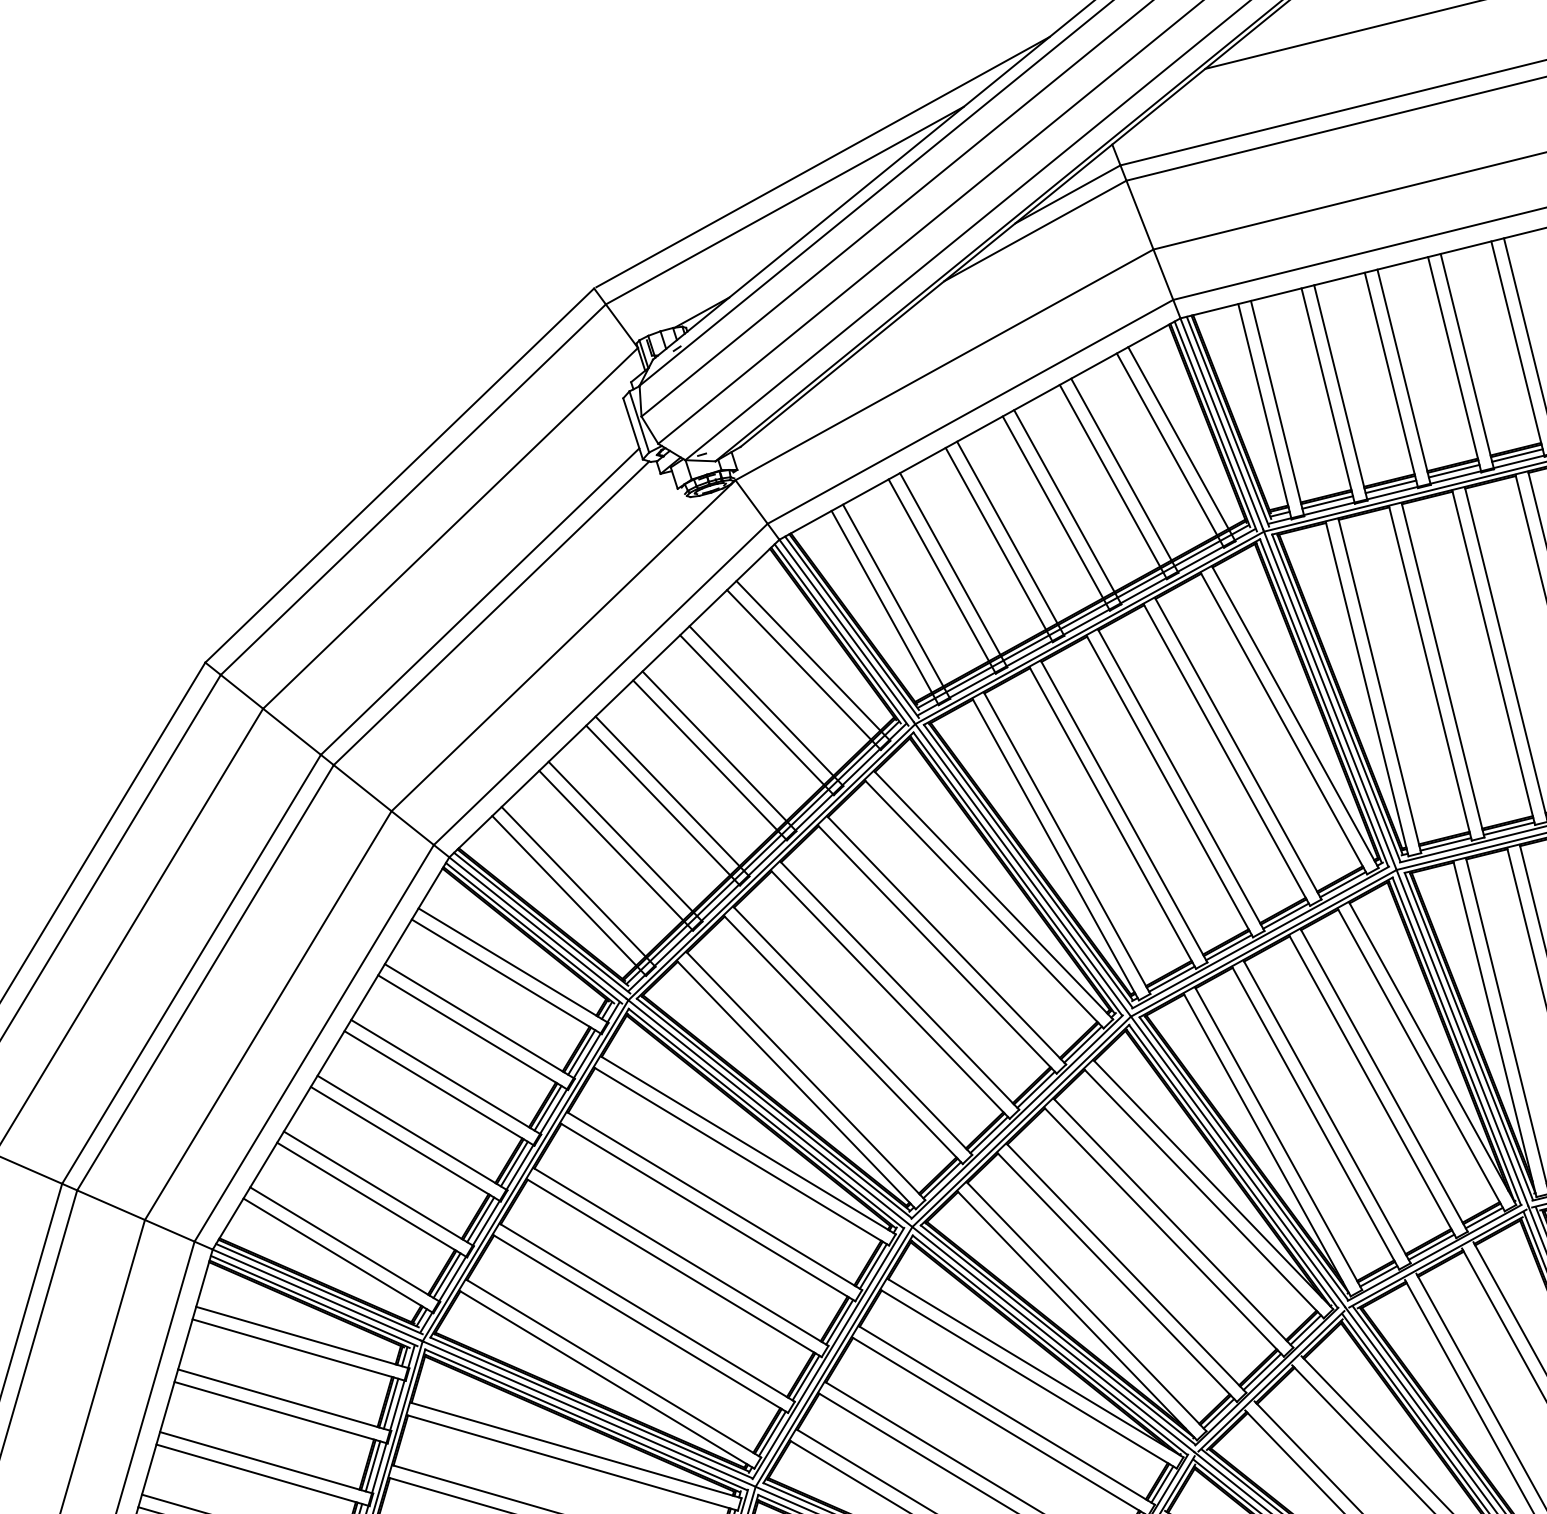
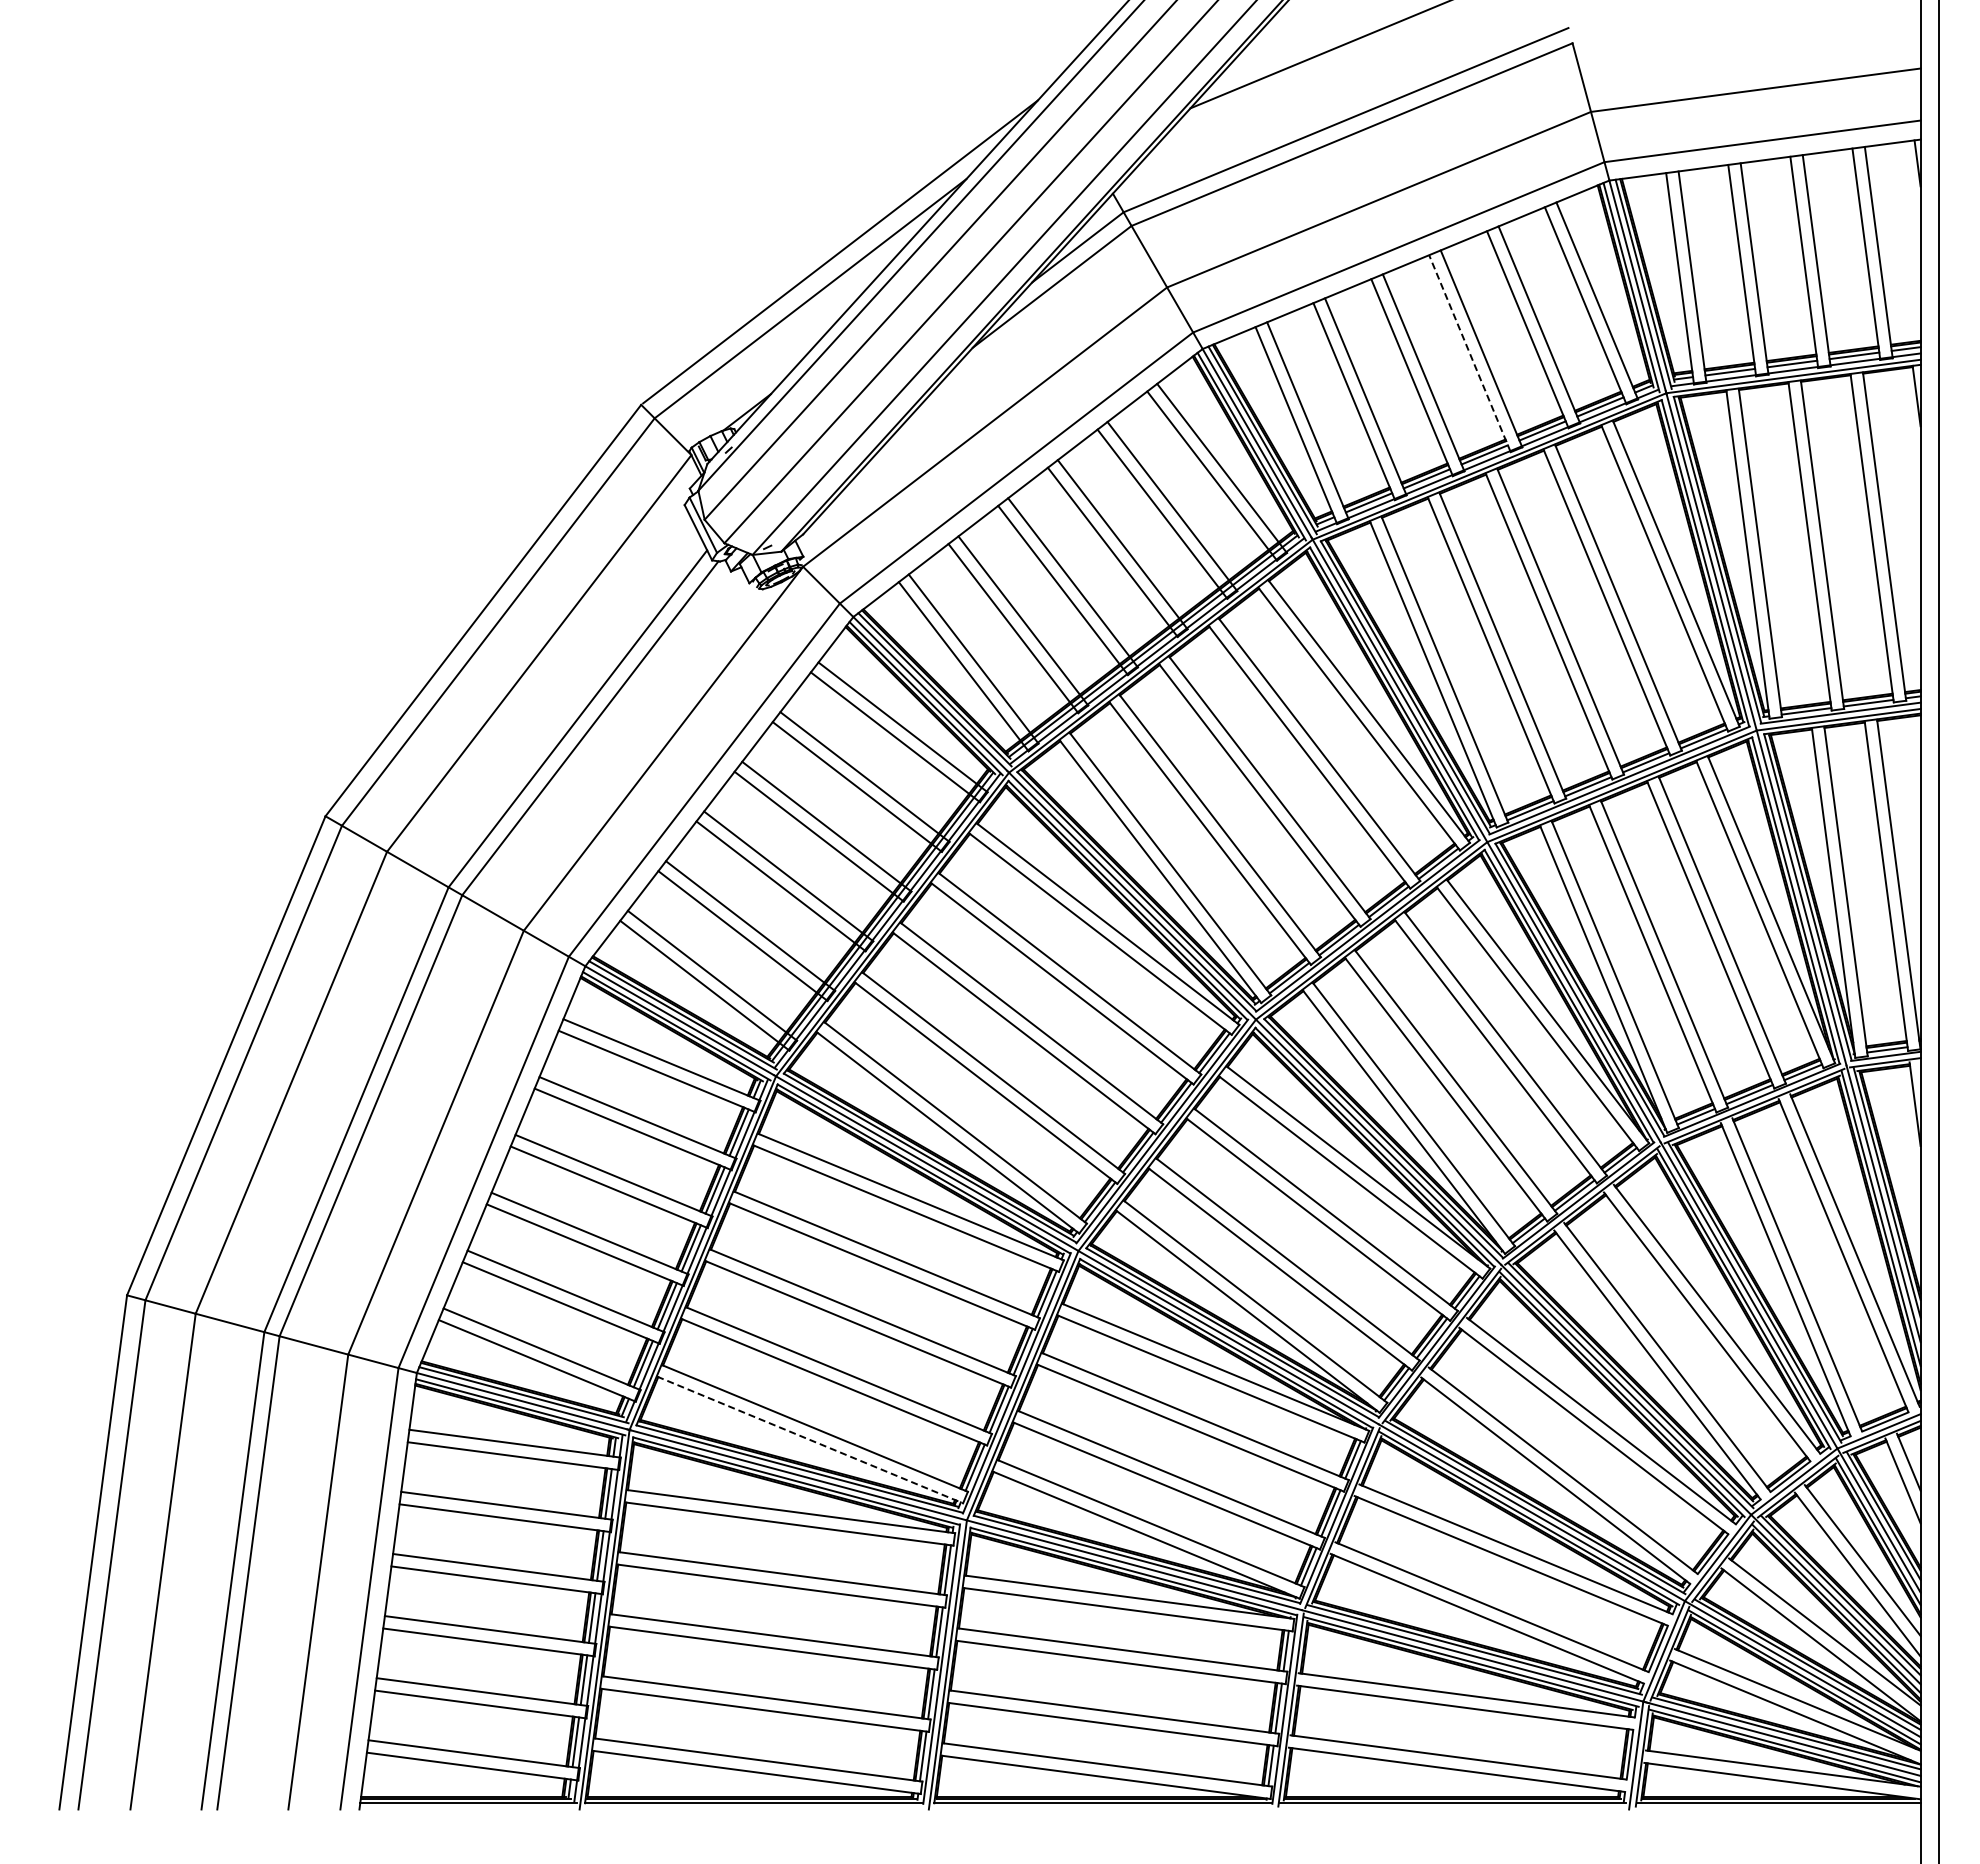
line: (1454, 364) -> (1469, 353), solid -> dashed
line: (607, 1379) -> (810, 1439), solid -> dashed

